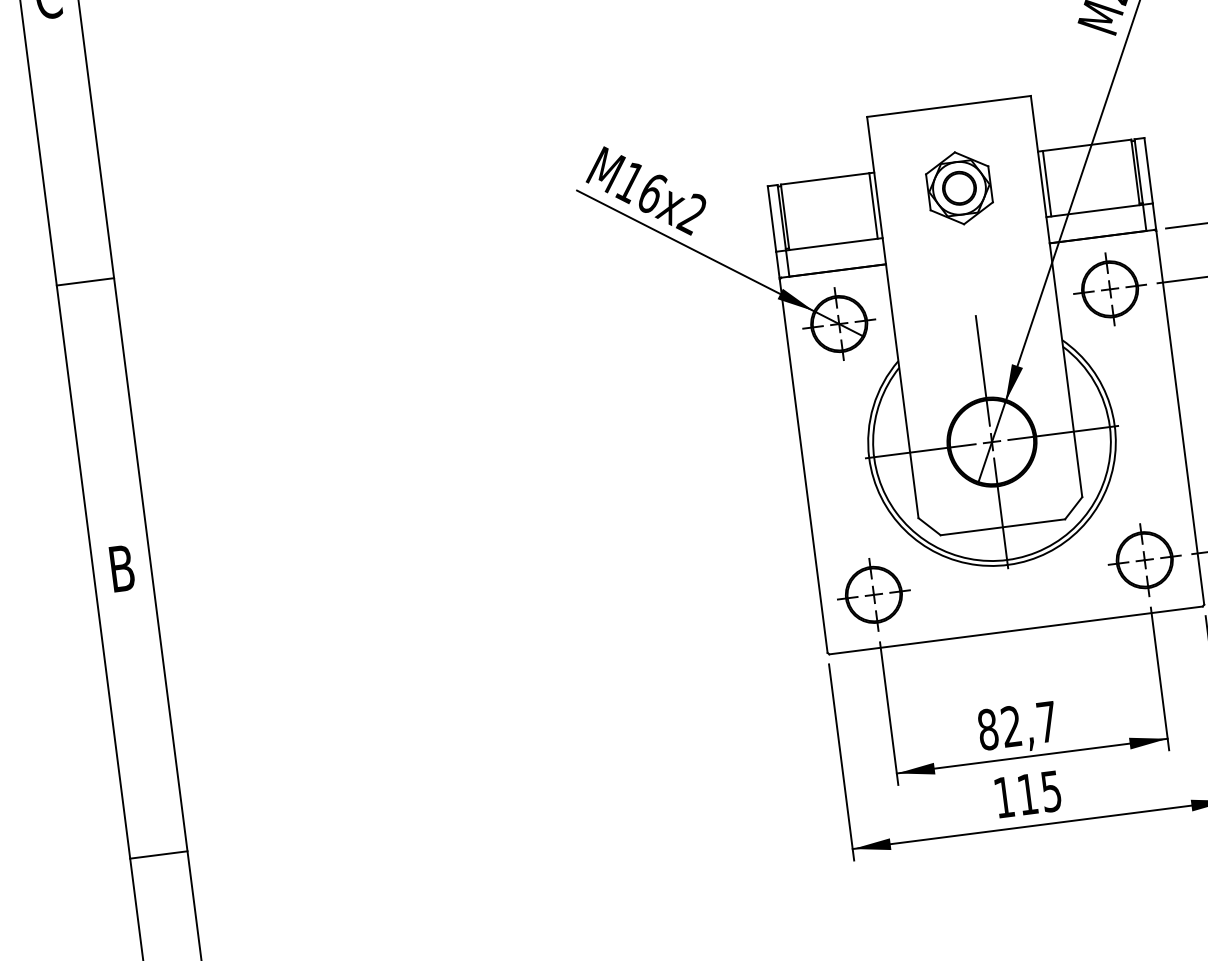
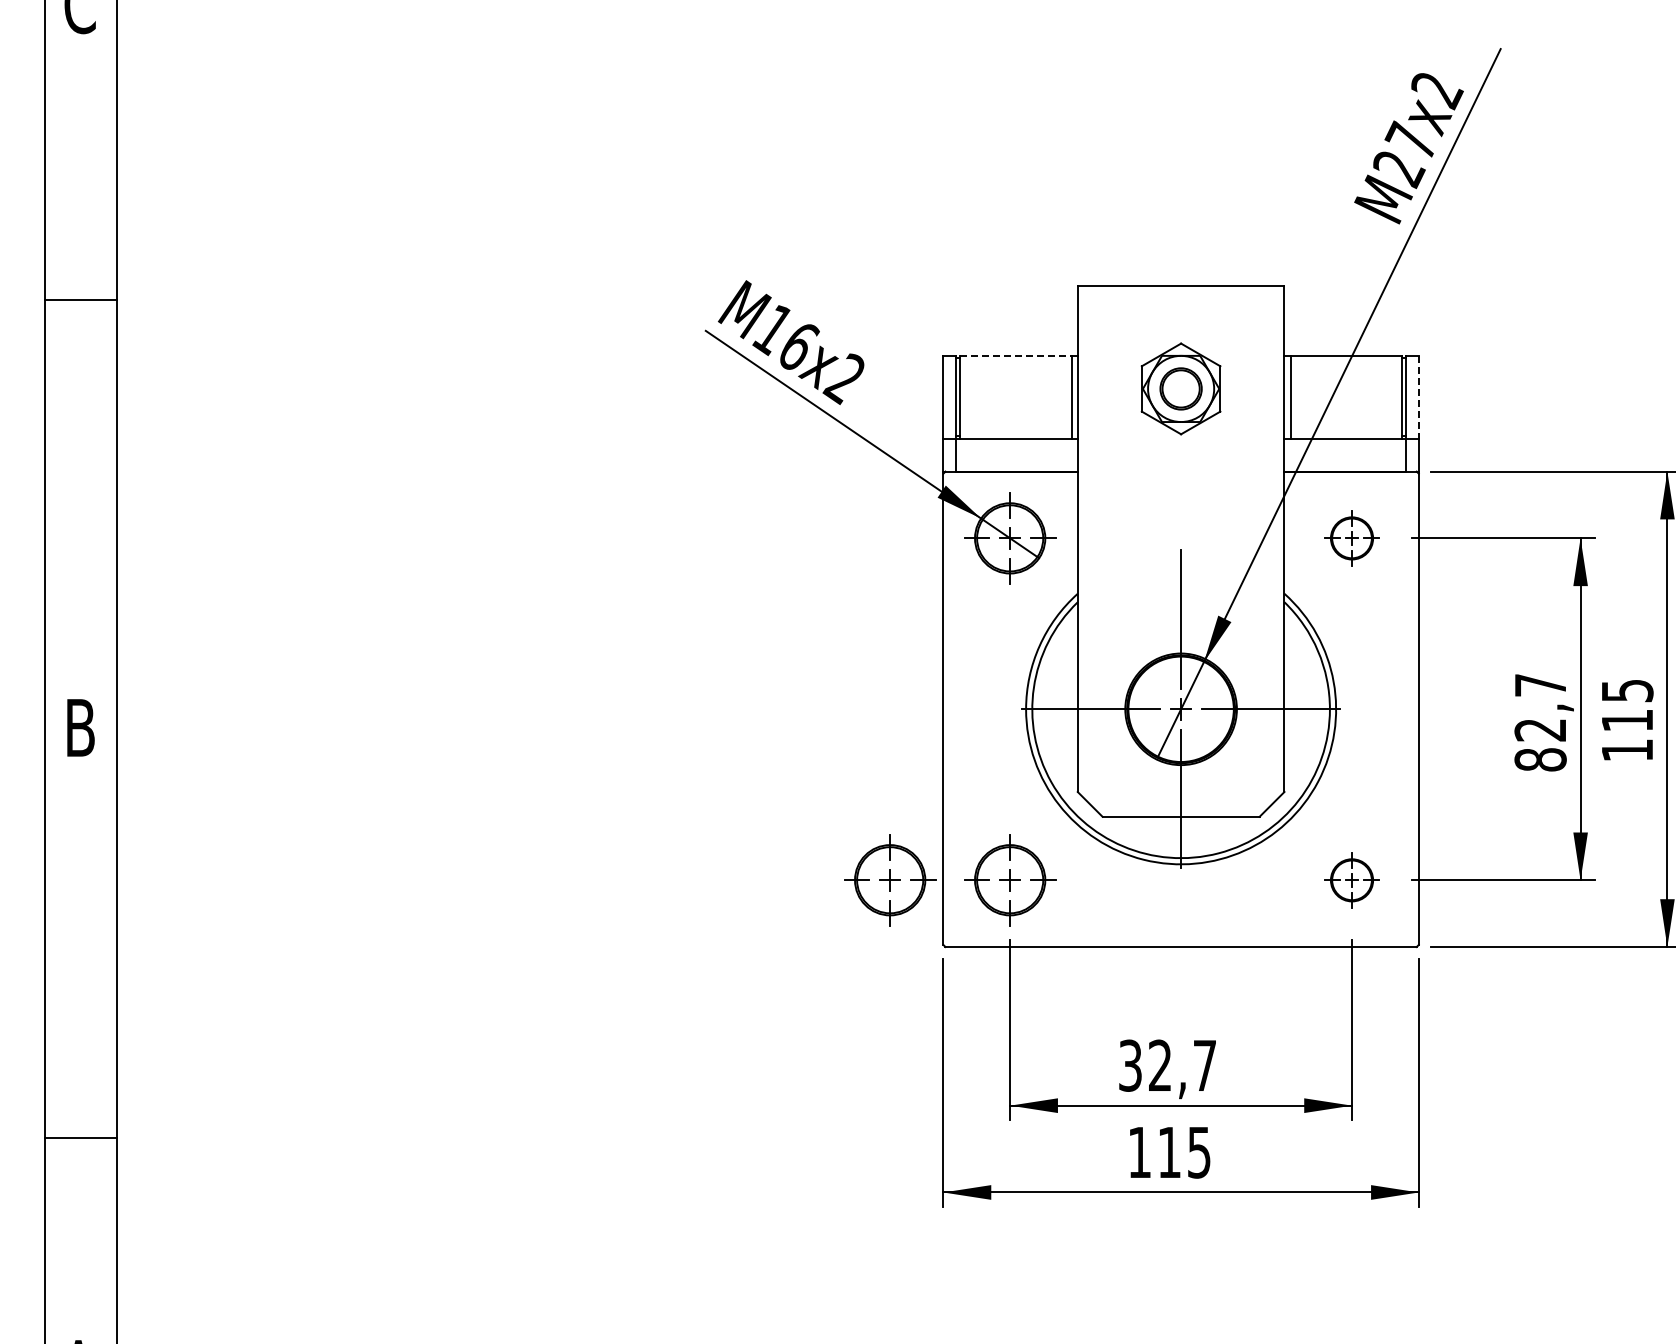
line: (1148, 171) -> (1418, 397), solid -> dashed
line: (824, 178) -> (1015, 355), solid -> dashed
line: (85, 282) -> (80, 300), moved
part: (1109, 289) -> (1351, 538), size x0.6
part: (1144, 560) -> (1351, 880), size x0.6
part: (779, 607) -> (890, 880), added
text: (988, 729) -> (1130, 1065), 82,7 -> 32,7
line: (158, 855) -> (80, 1138), moved

